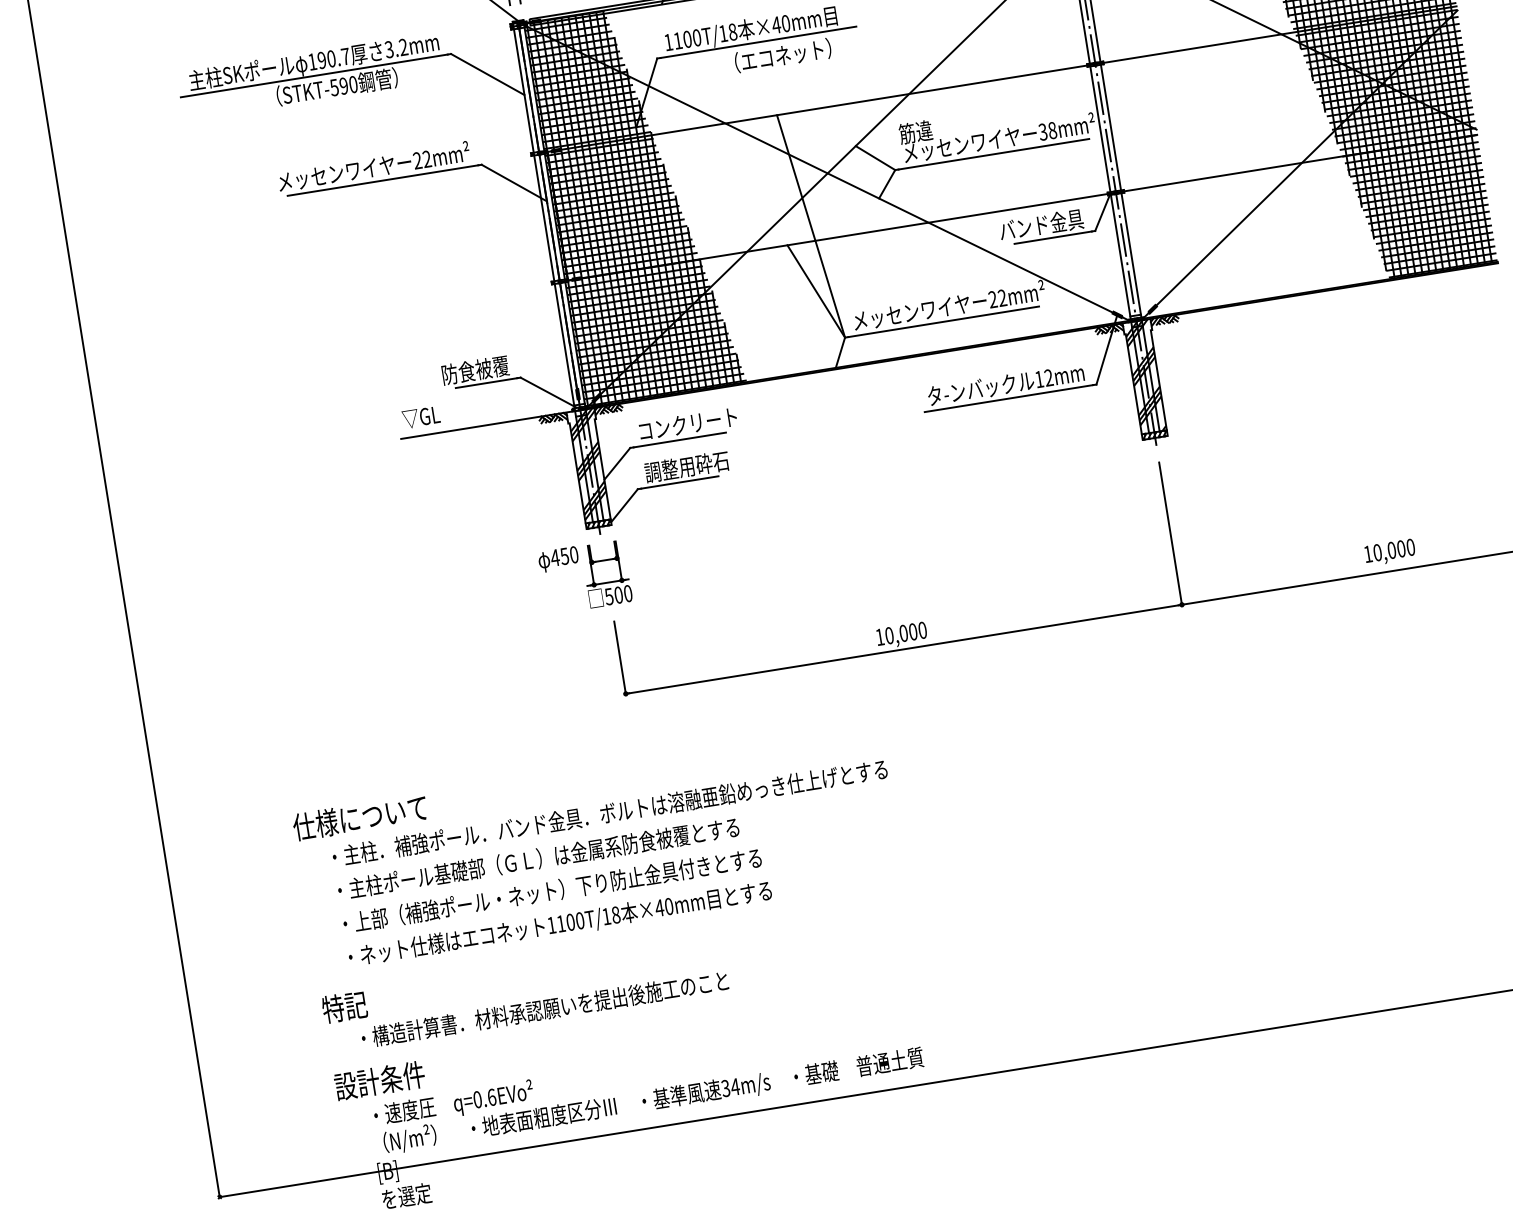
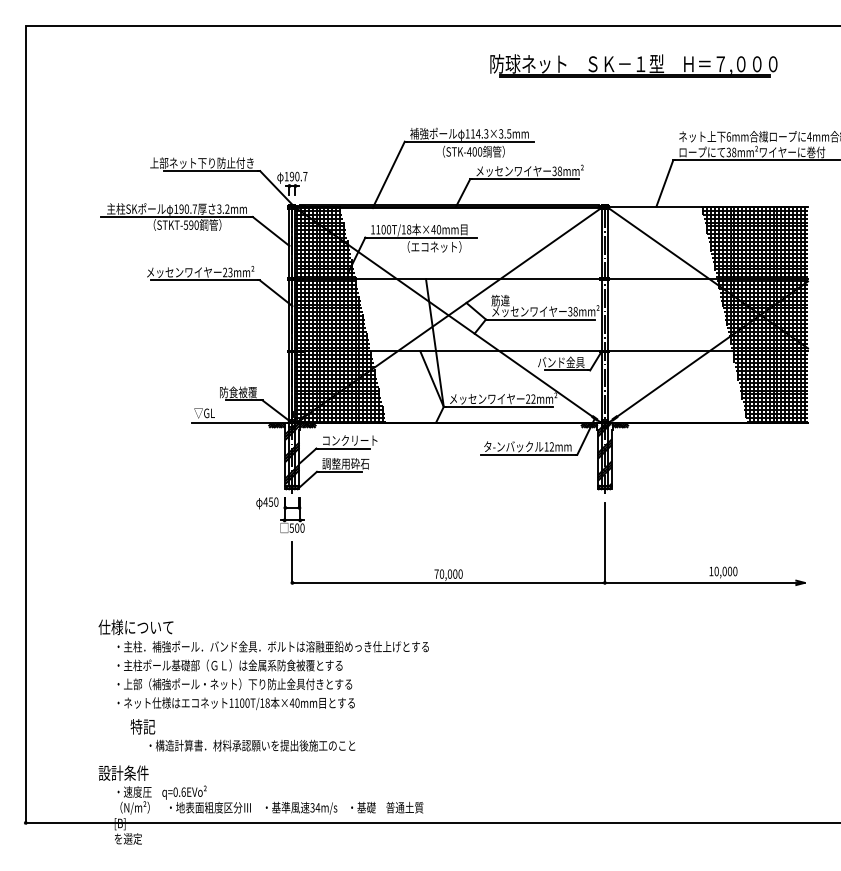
text: (427, 160) -> (230, 273), 22mm² -> 23mm²
text: (879, 636) -> (436, 573), 10,000 -> 70,000
text: (524, 994) -> (242, 735), moved

